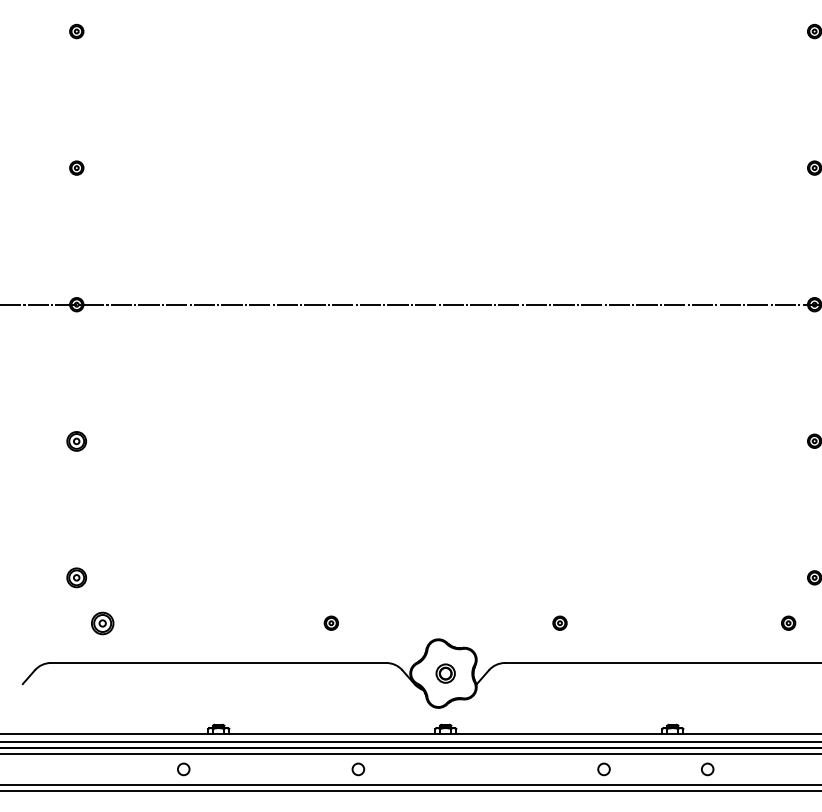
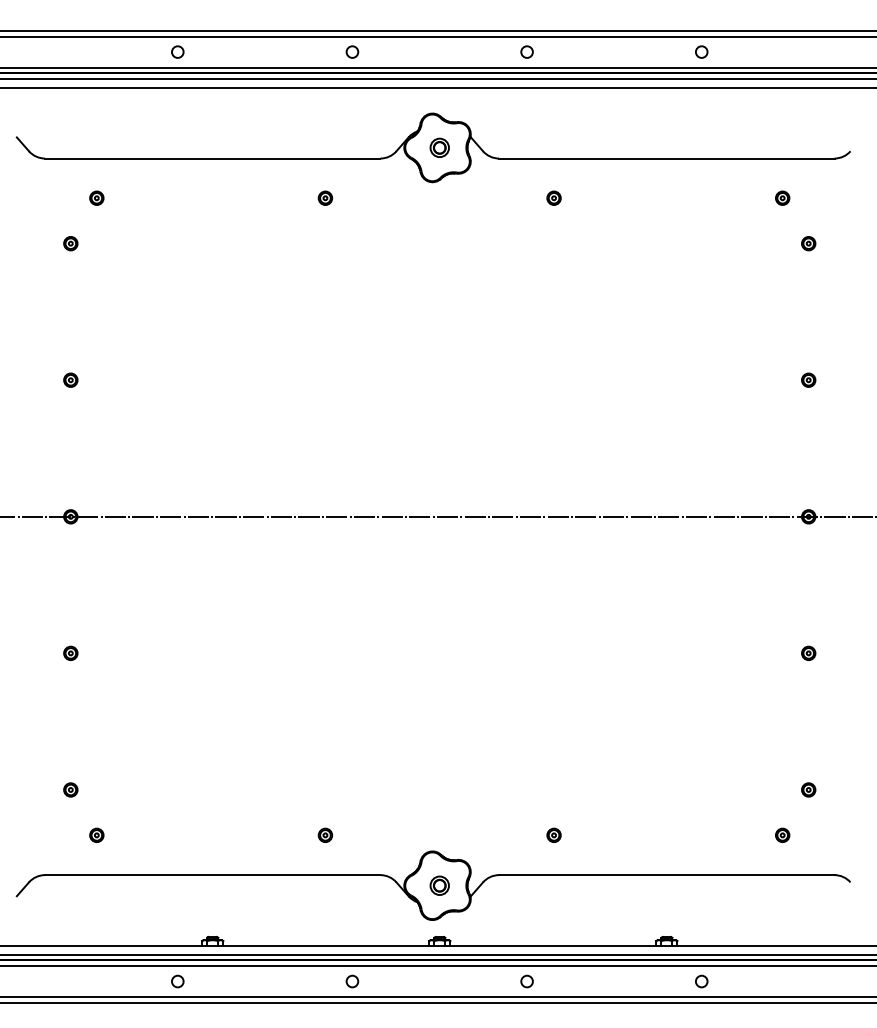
part: (76, 440) -> (70, 652), size x0.71
part: (76, 577) -> (70, 789), size x0.71
part: (102, 622) -> (96, 834), size x0.62
circle: (603, 769) -> (526, 981), moved

